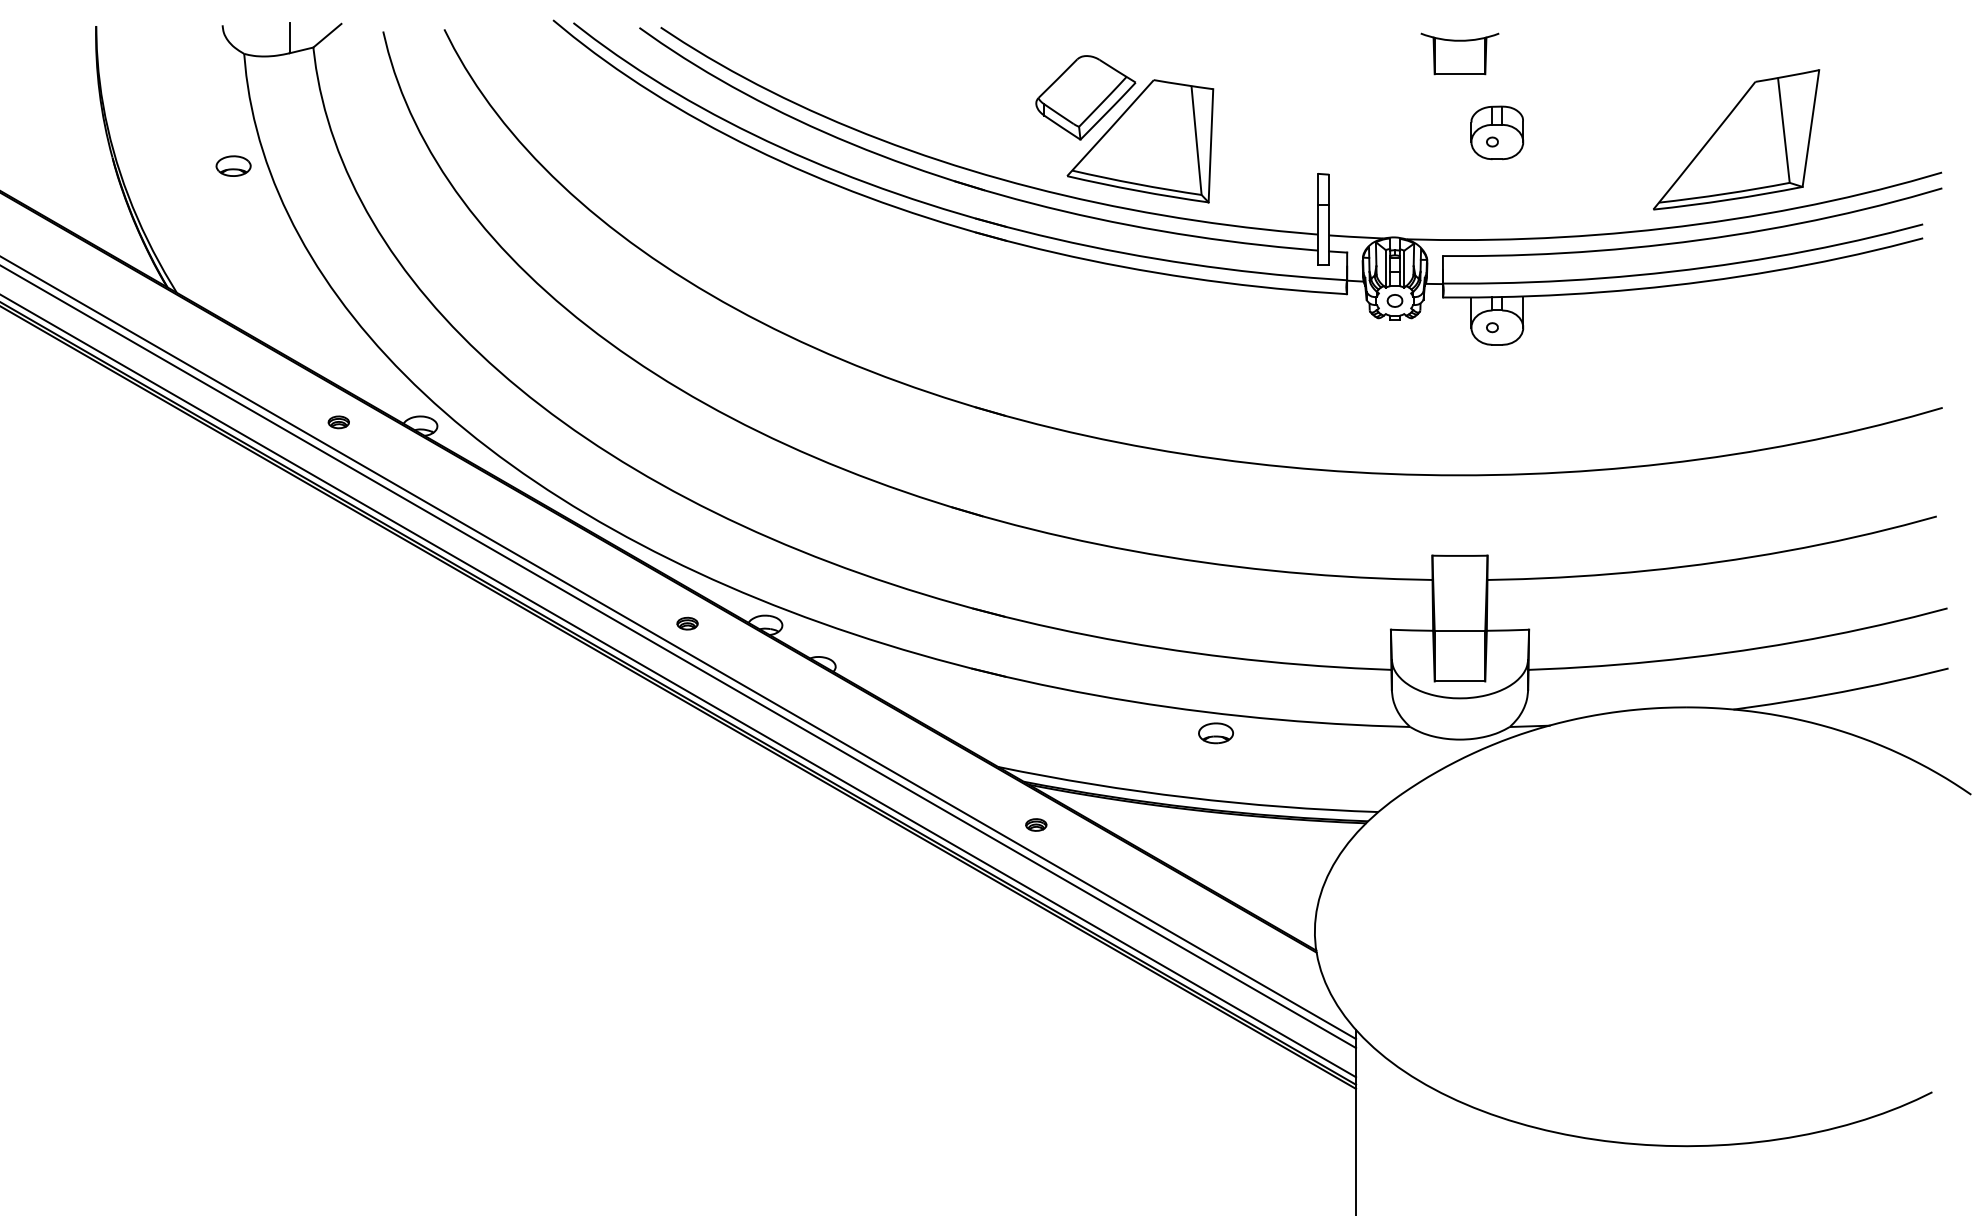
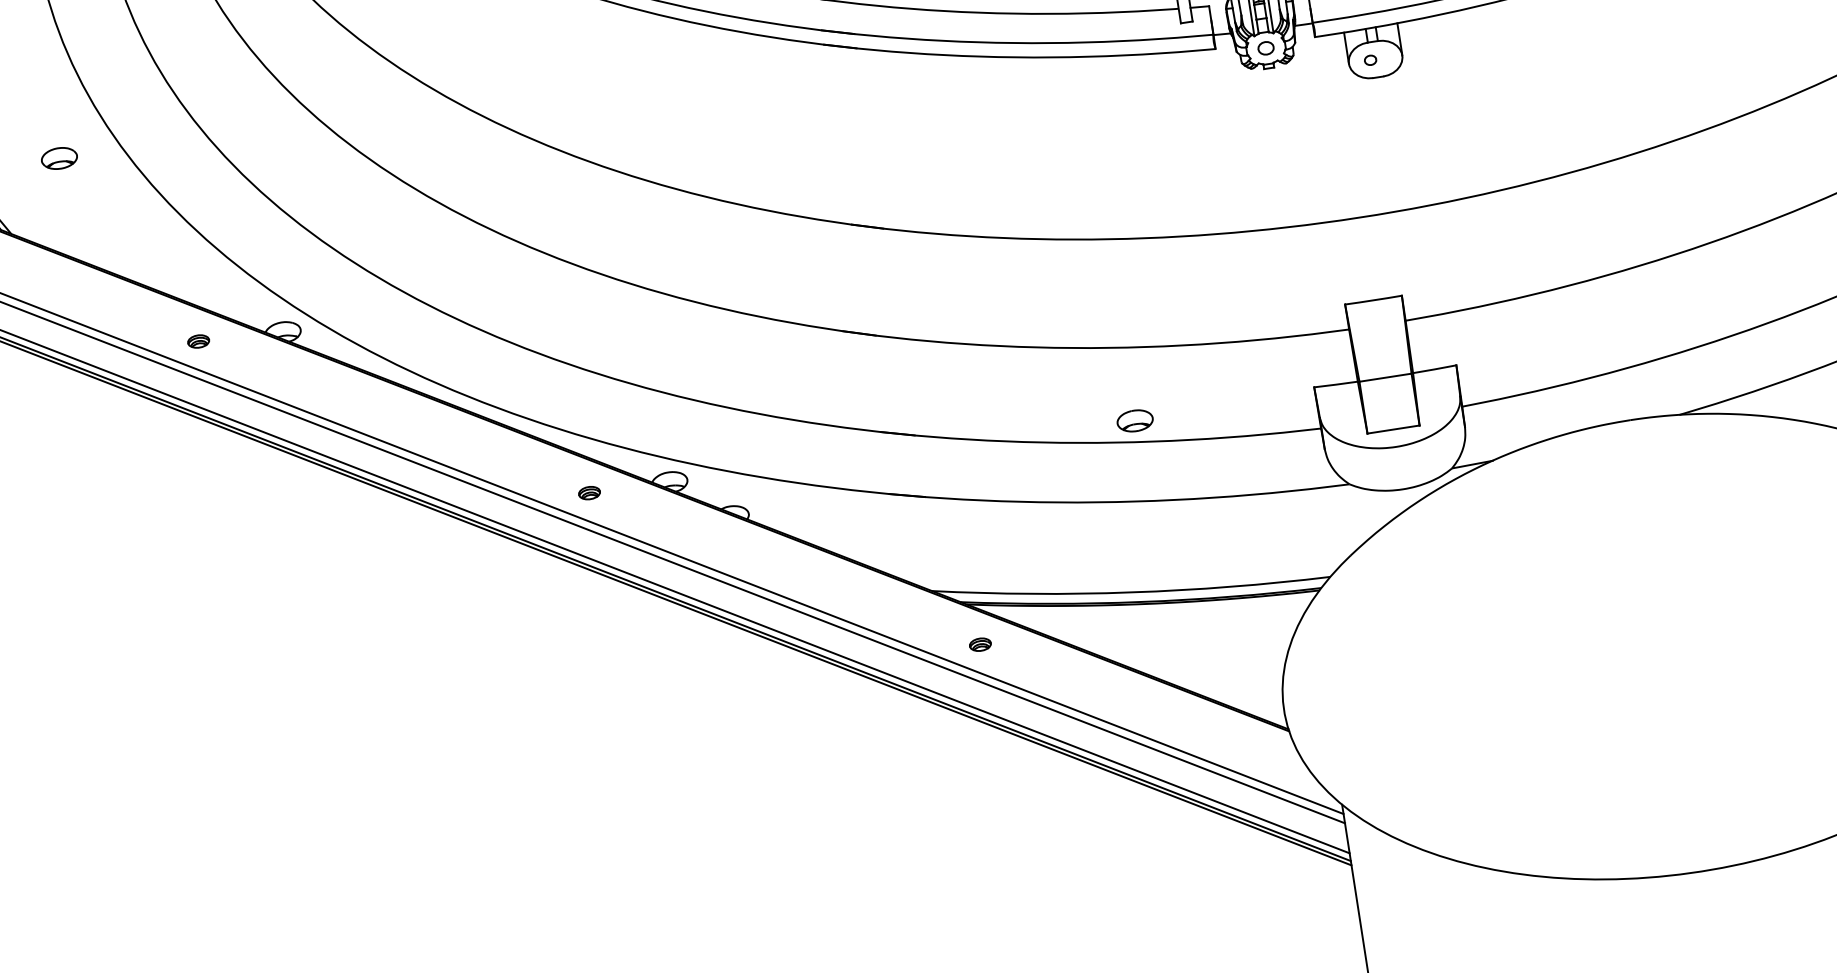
part: (233, 165) -> (59, 157), moved
part: (1215, 733) -> (1134, 421), moved

